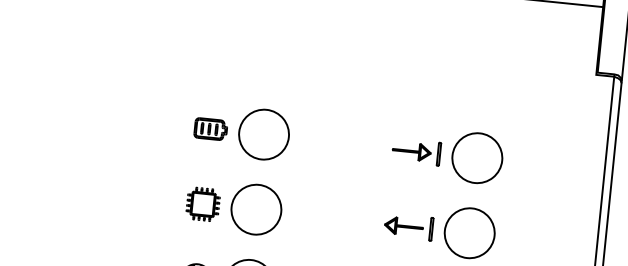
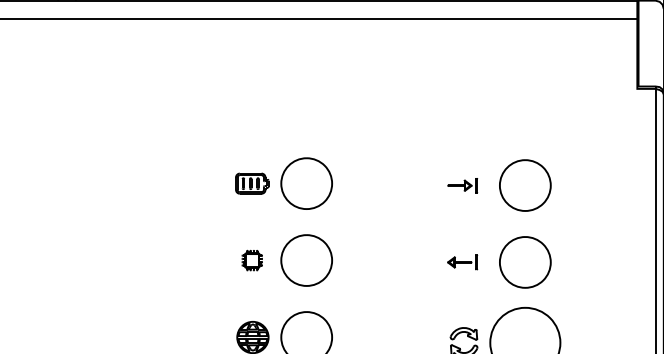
part: (415, 151) -> (462, 185), size x0.6
part: (203, 204) -> (252, 260), size x0.6
part: (408, 227) -> (462, 262), size x0.6

